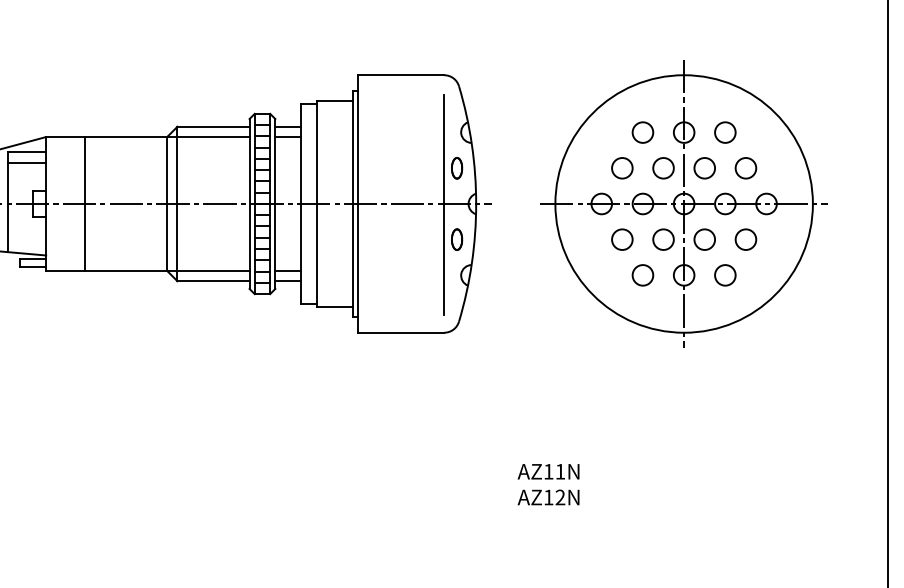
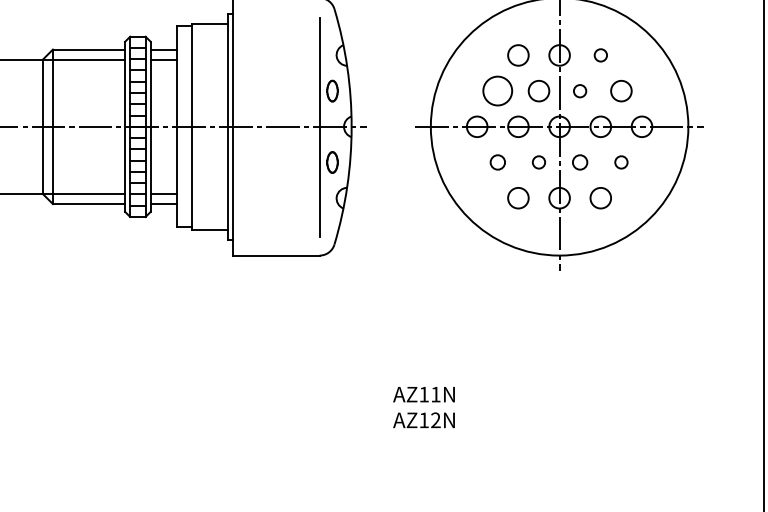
circle: (725, 132) -> (600, 55), size x0.6
circle: (622, 168) -> (497, 91), size x1.4
circle: (704, 168) -> (579, 91), size x0.6
circle: (622, 239) -> (497, 162), size x0.7
circle: (663, 239) -> (538, 162), size x0.6
circle: (704, 239) -> (579, 162), size x0.7
circle: (745, 239) -> (620, 162), size x0.6

